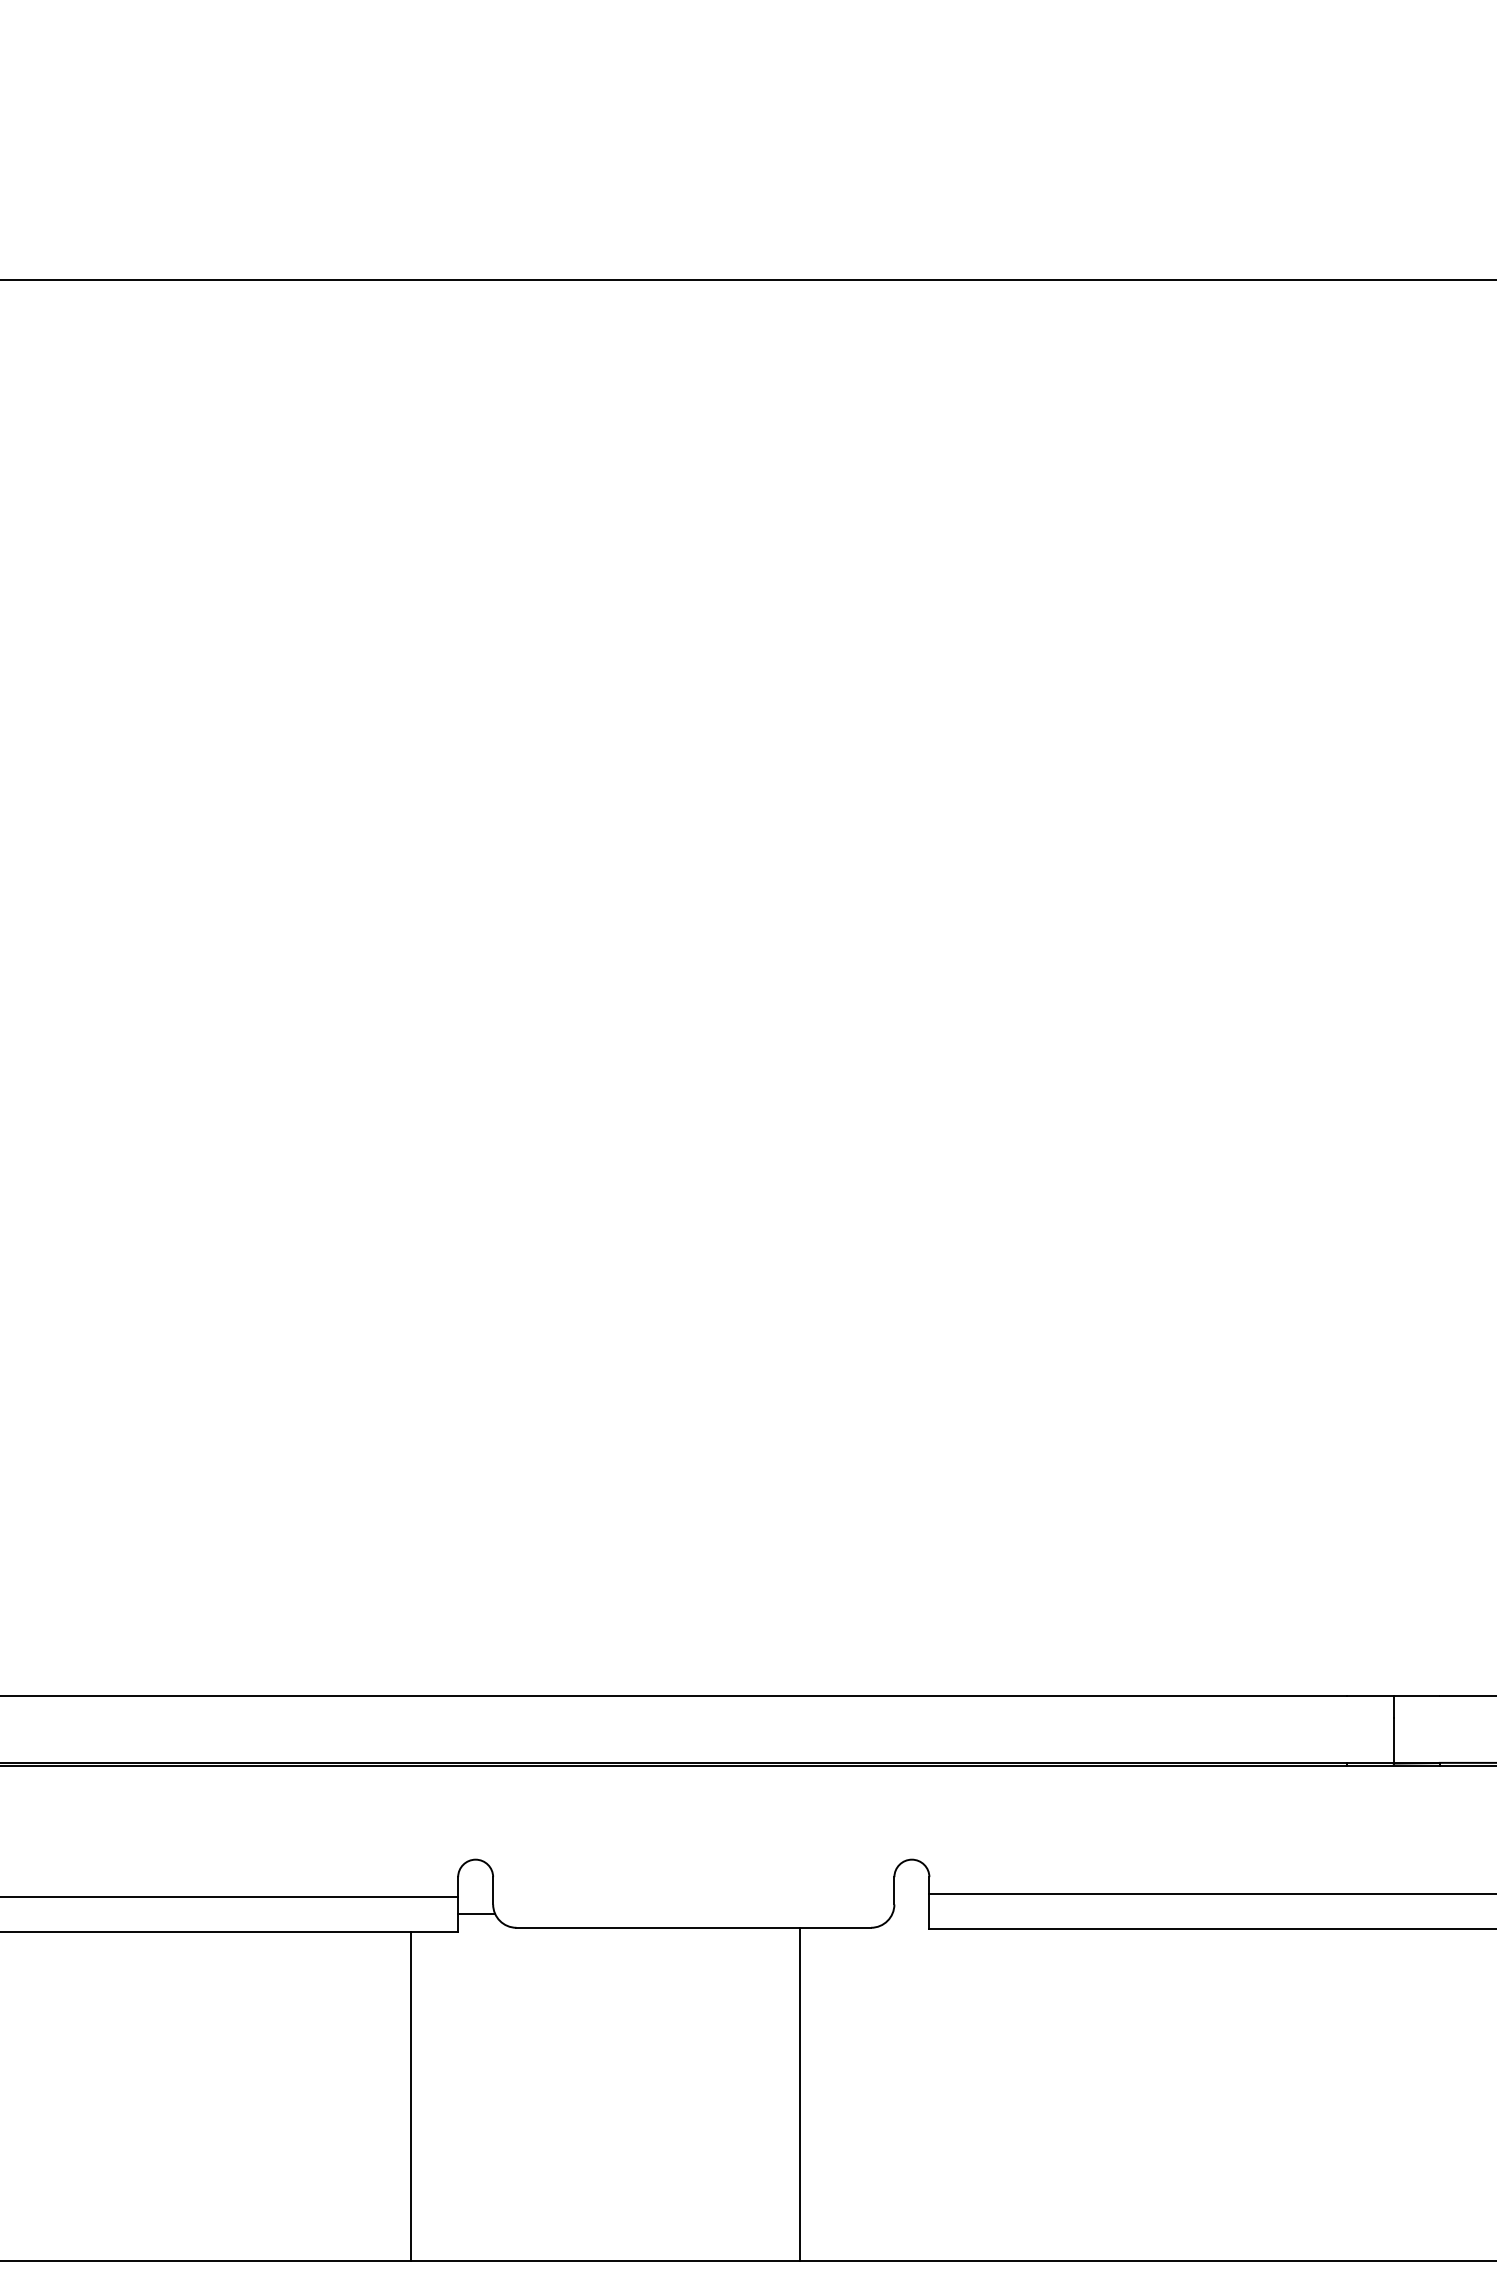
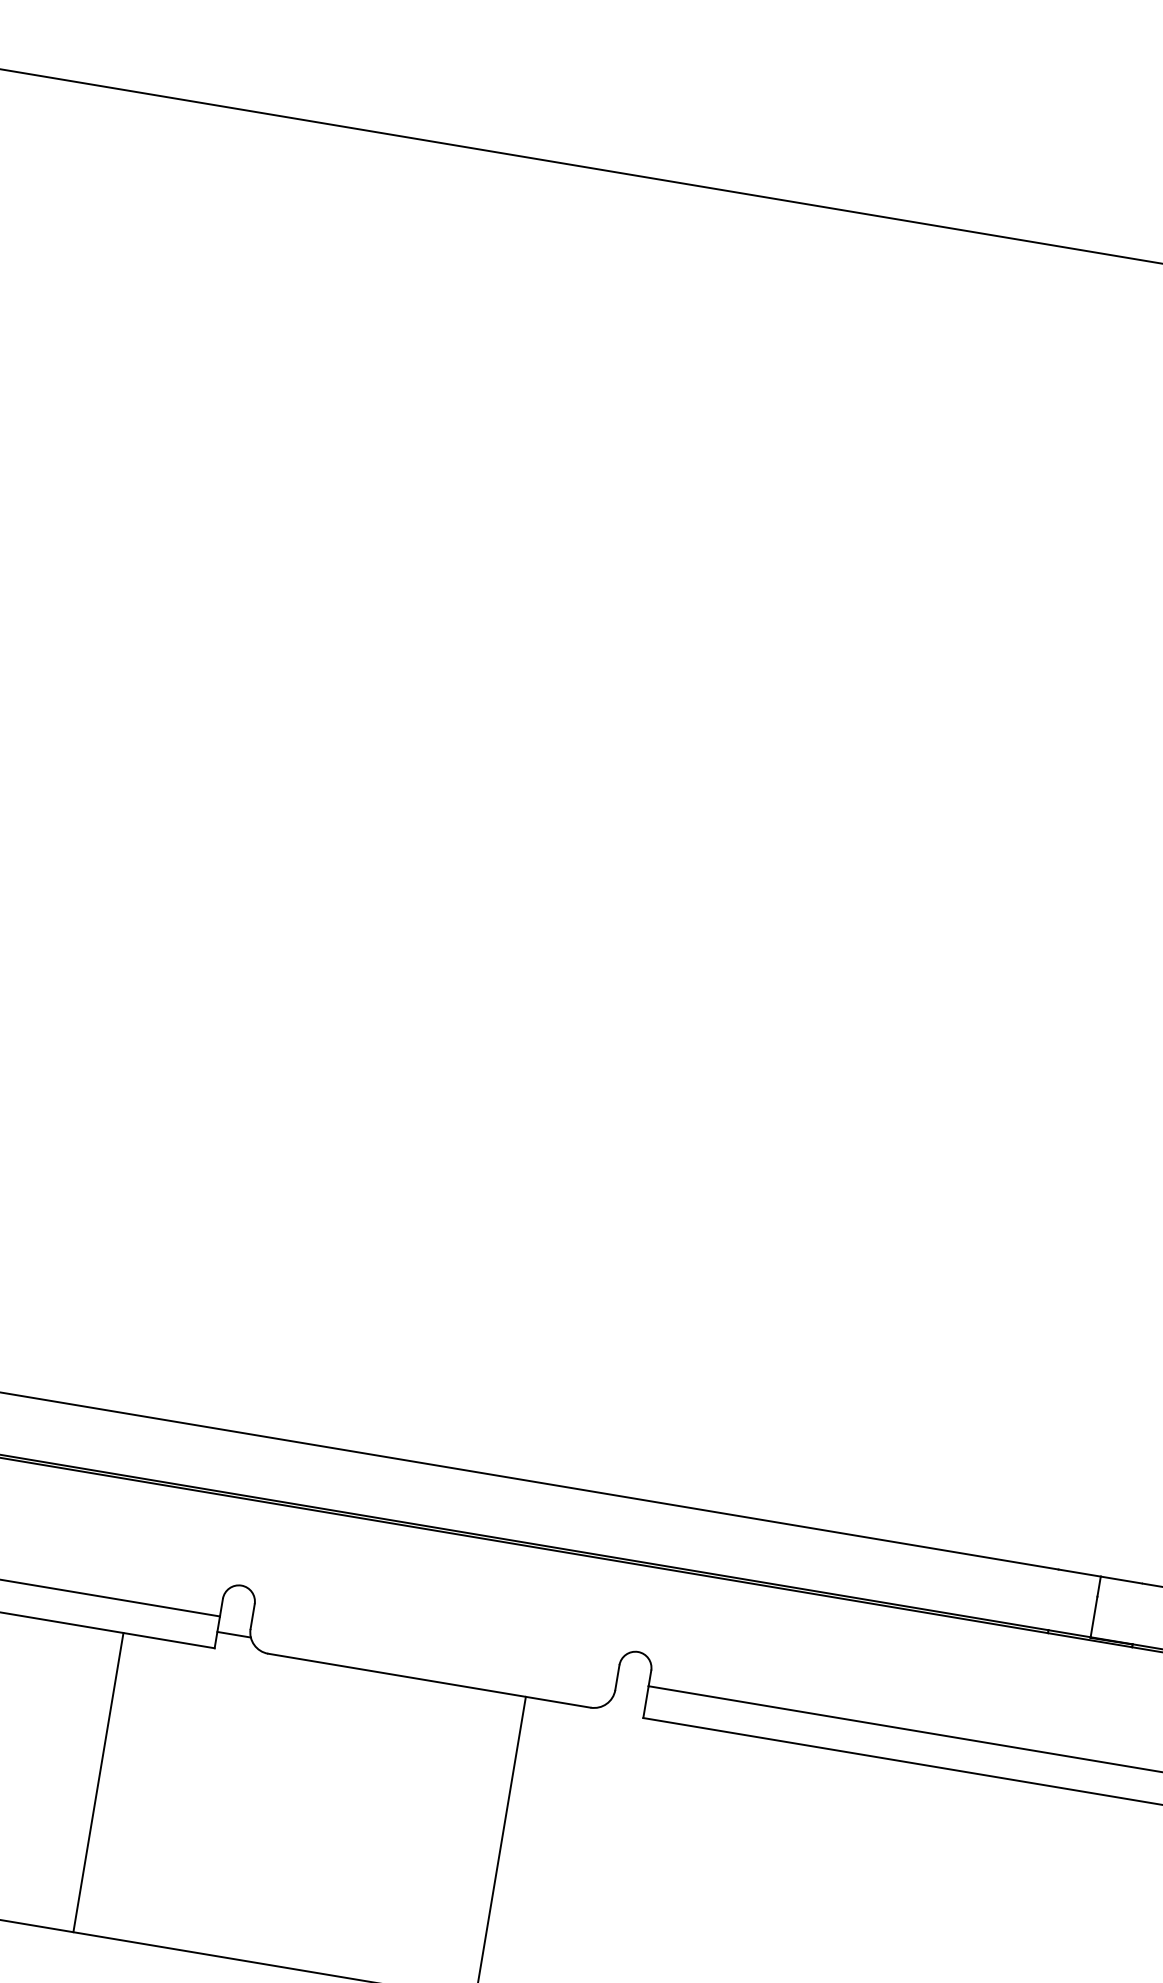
line: (410, 2095) -> (98, 1781), moved

